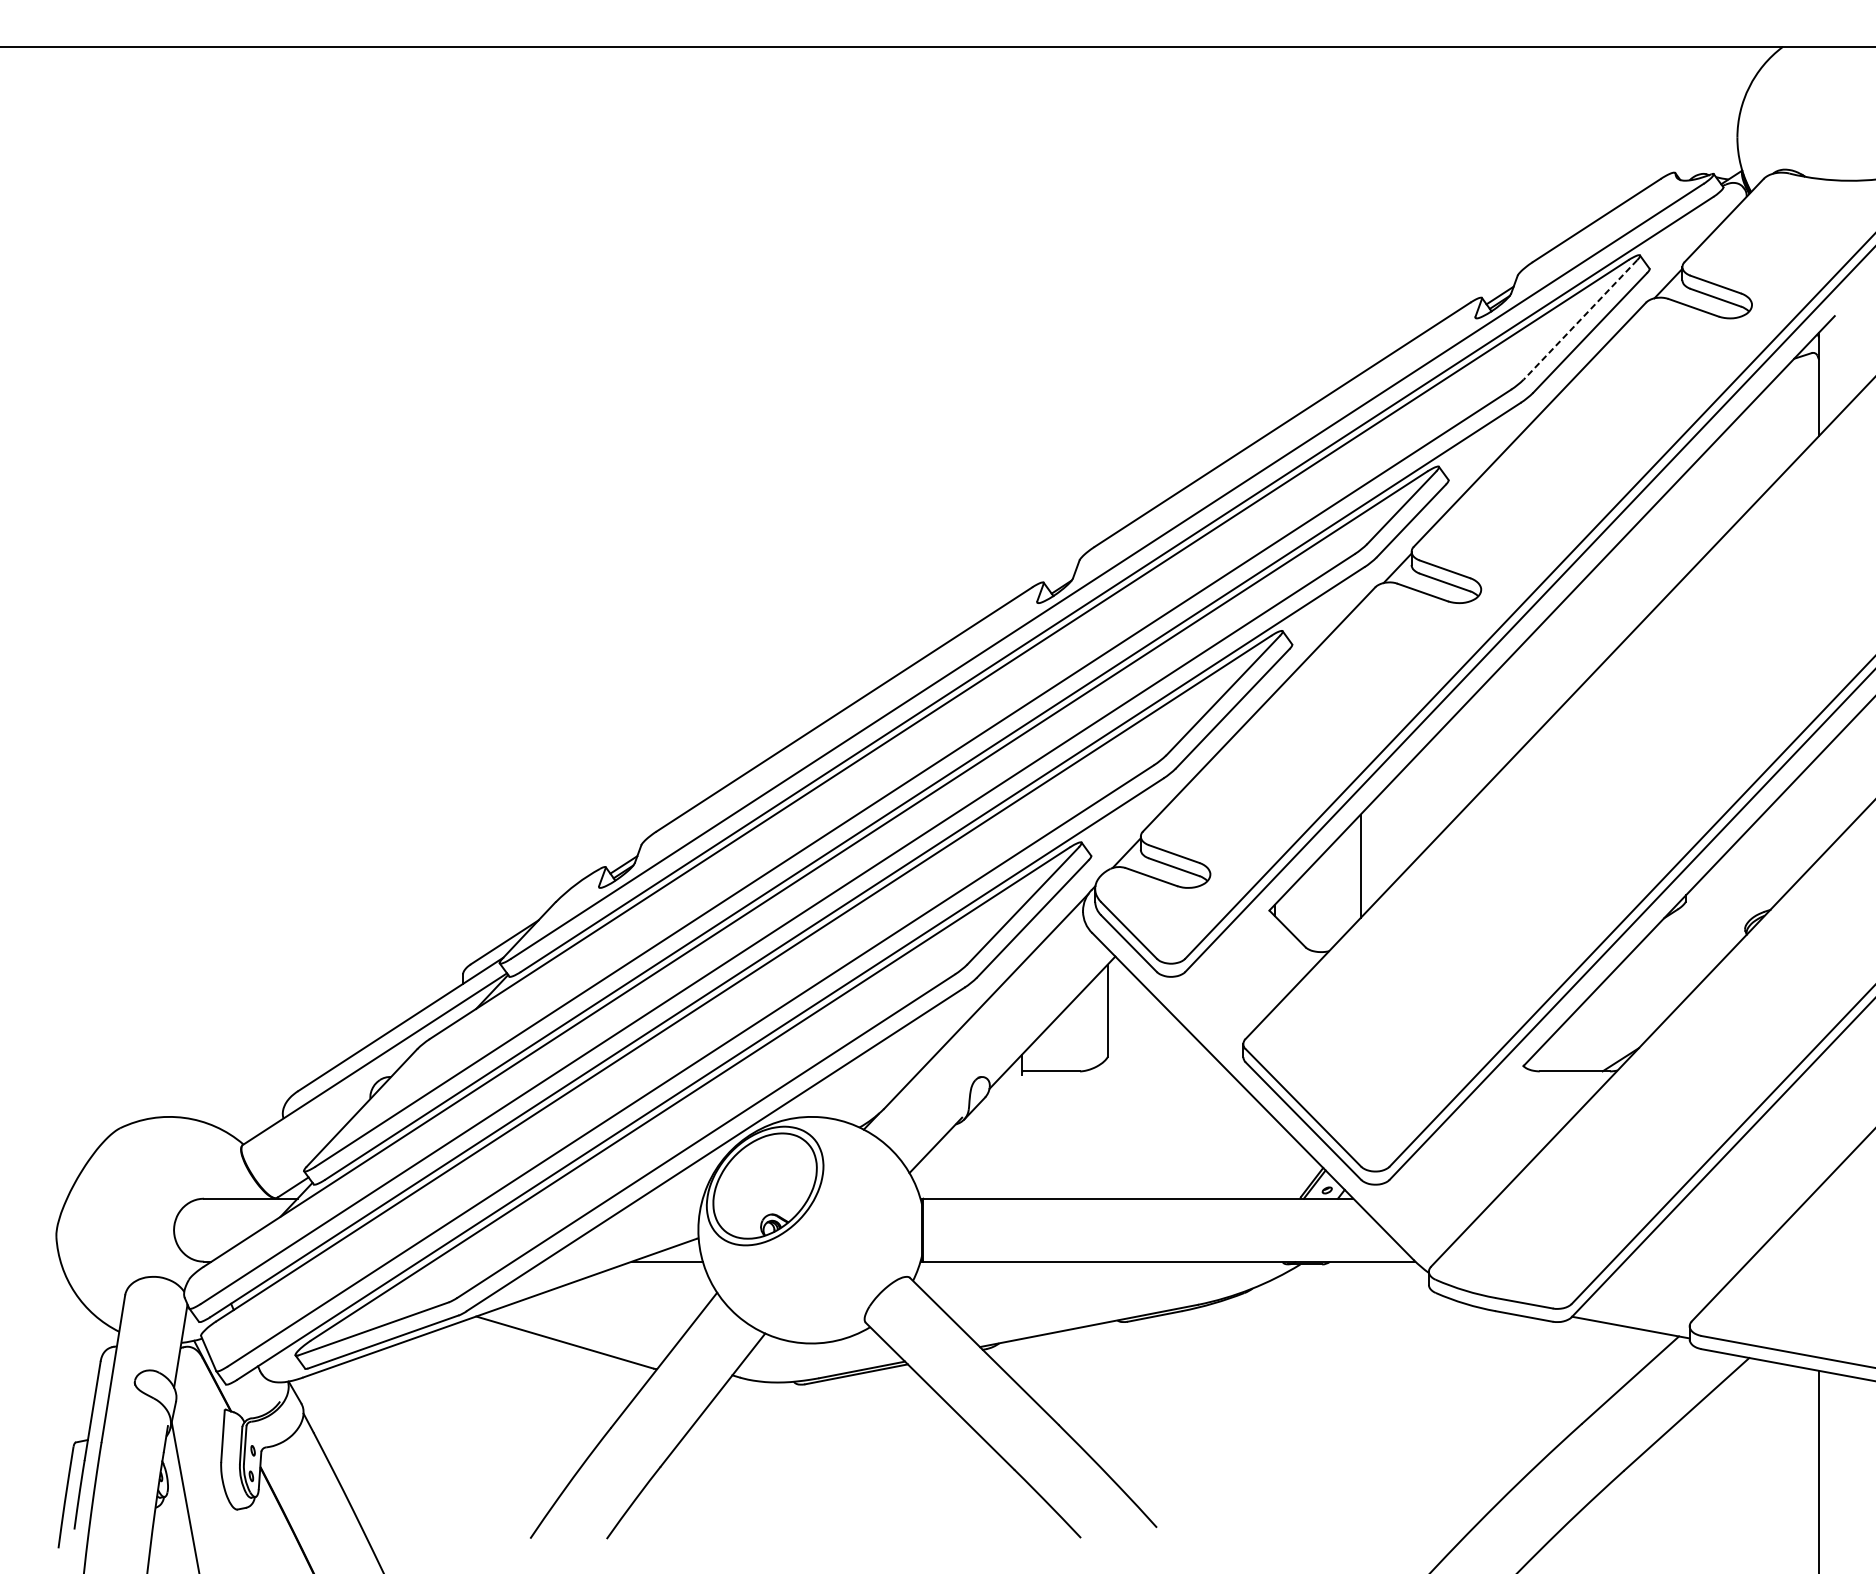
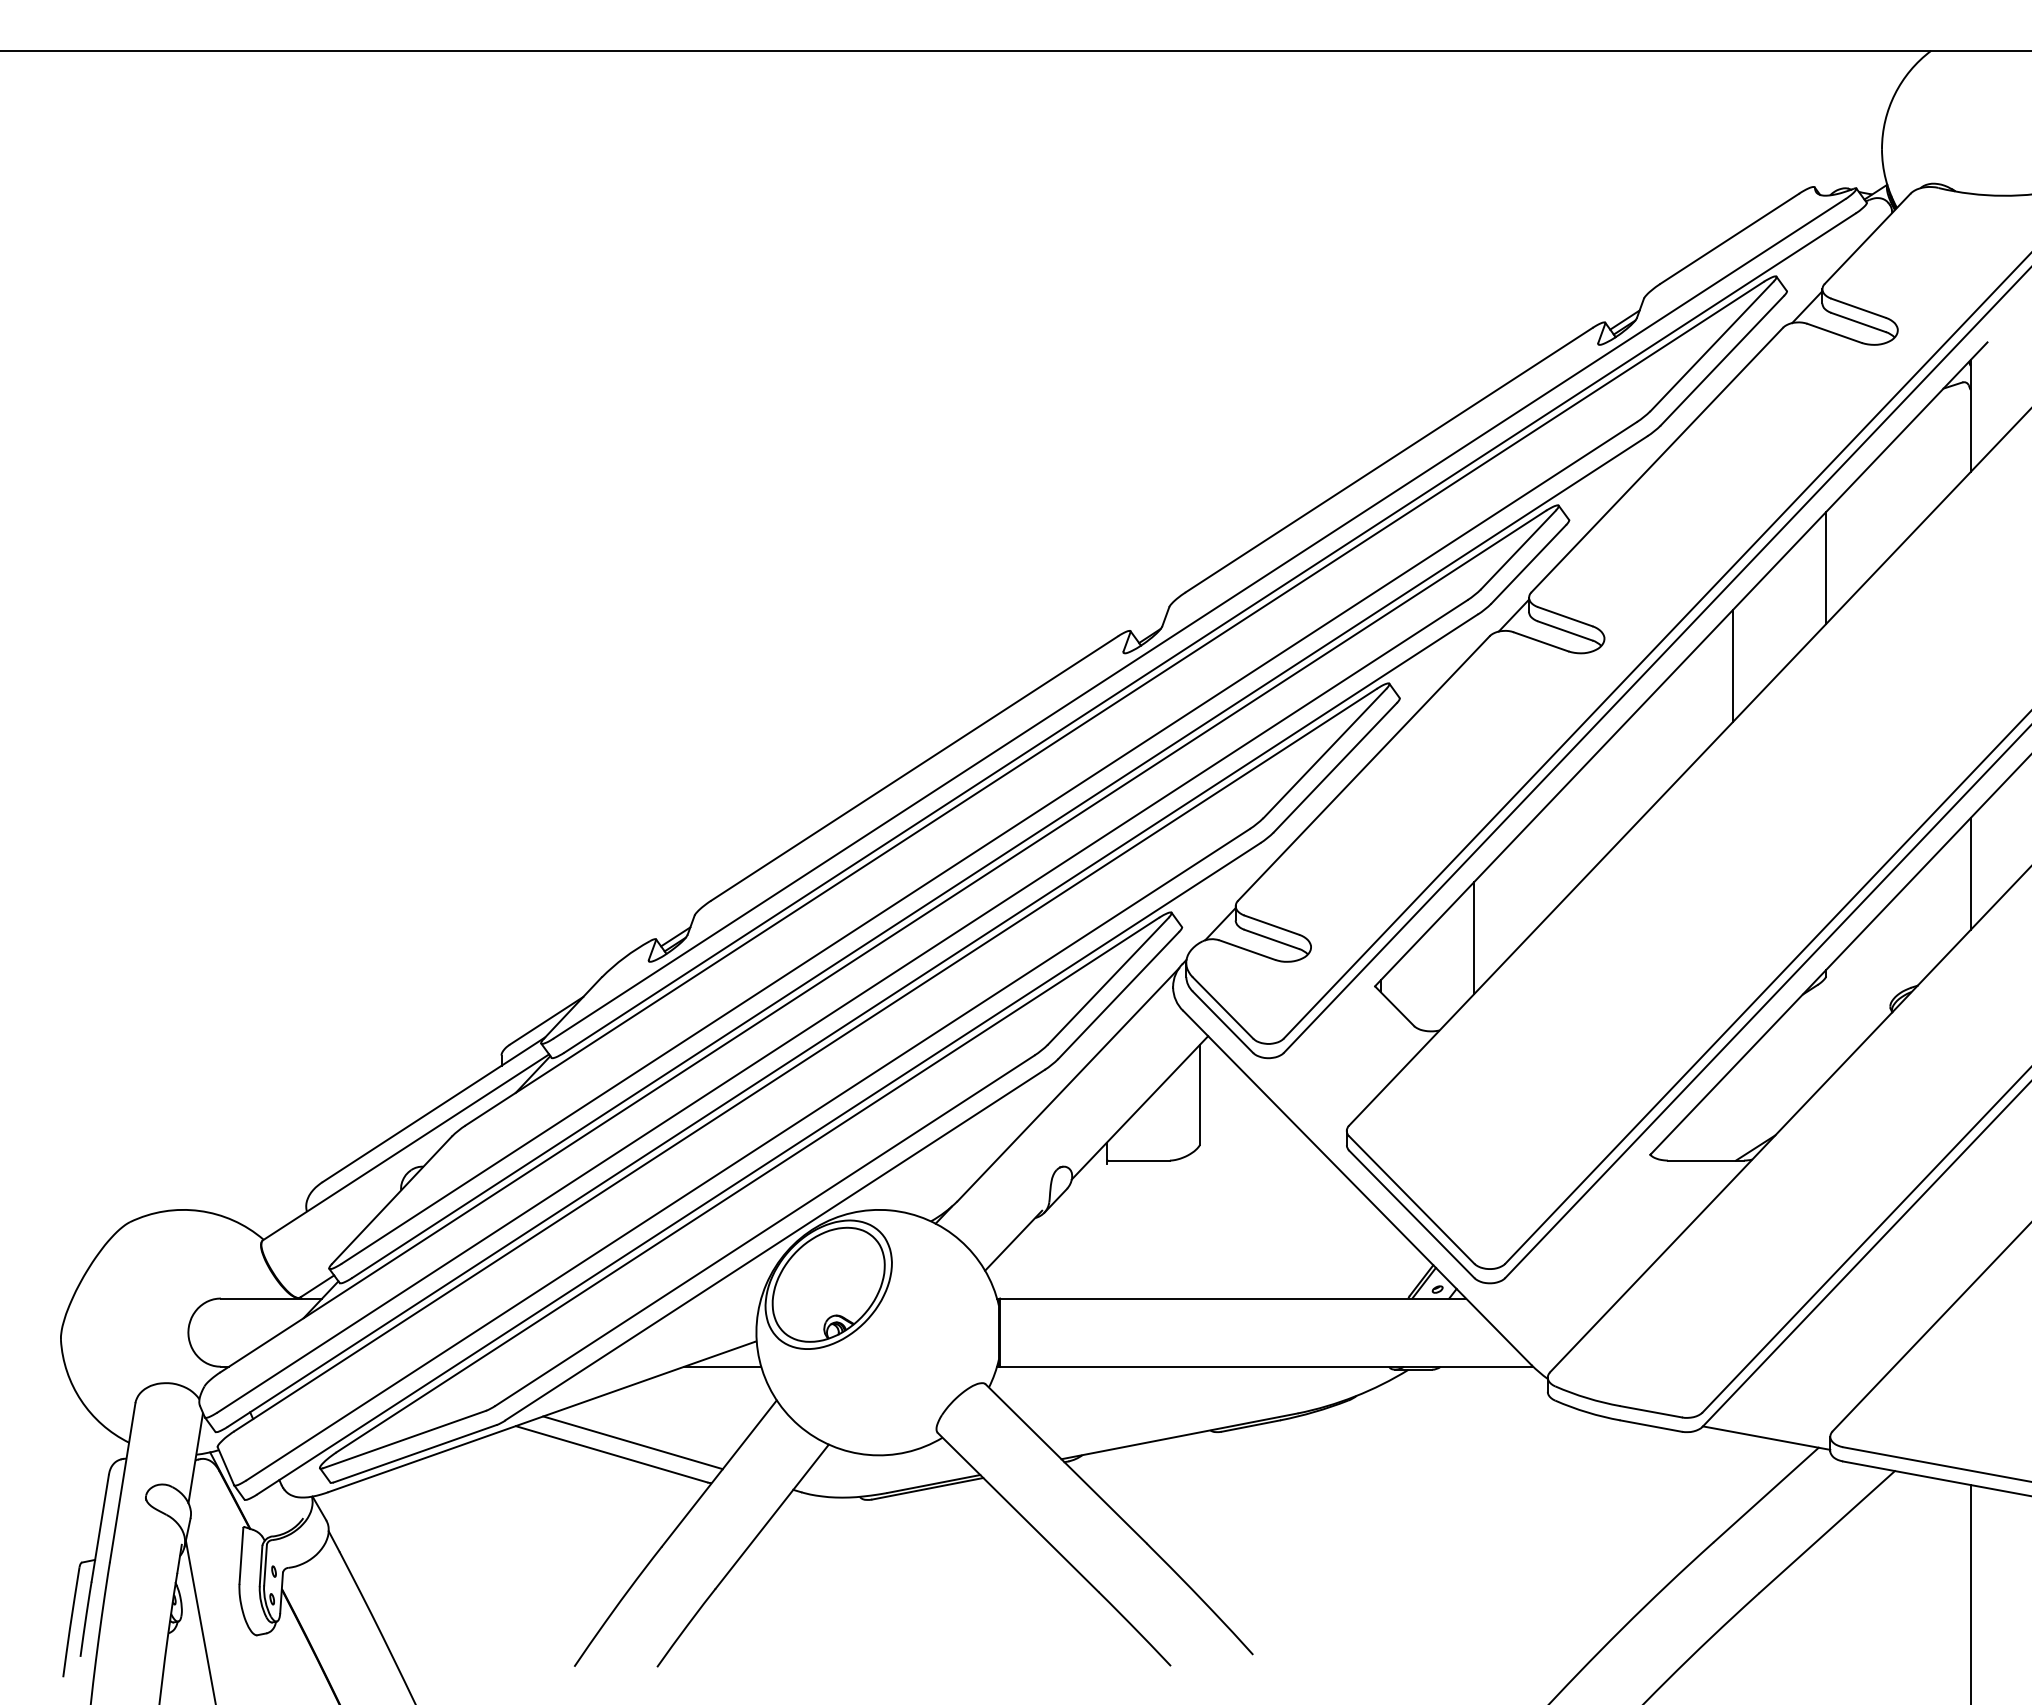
line: (1580, 319) -> (1711, 346), dashed -> solid
line: (1686, 523) -> (1826, 567), added
line: (1600, 614) -> (1733, 665), added
line: (1819, 807) -> (1970, 874), added
line: (583, 1331) -> (632, 1442), added

